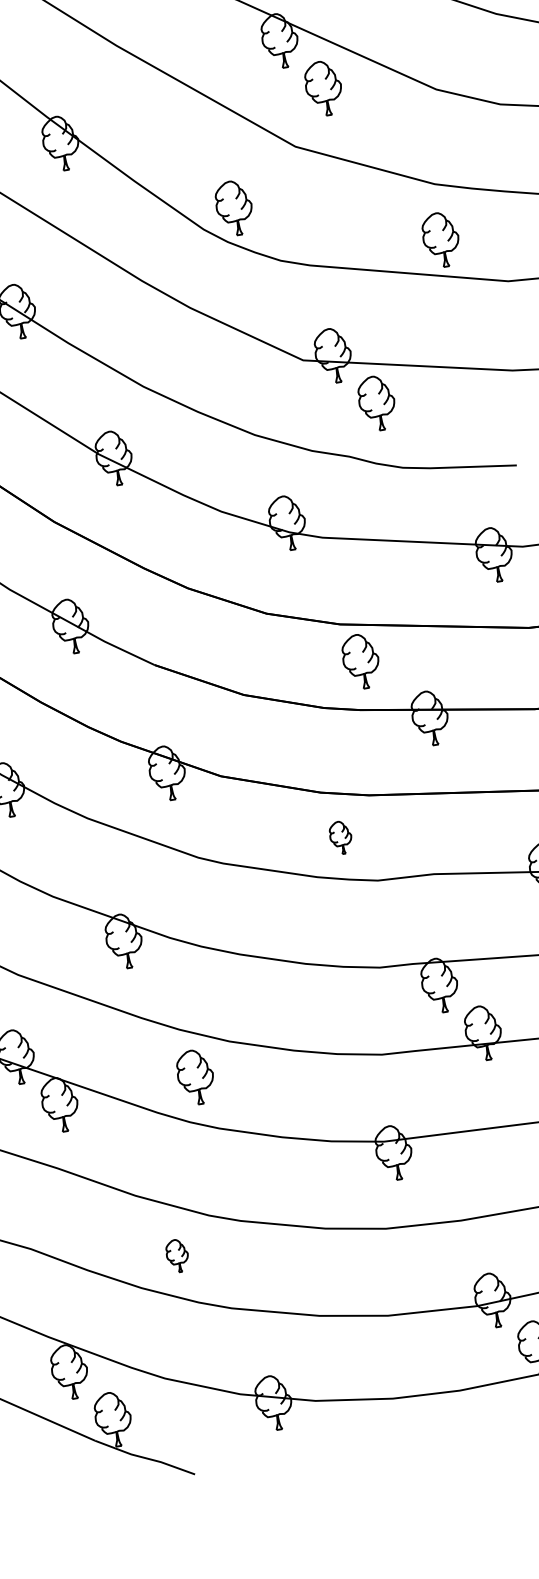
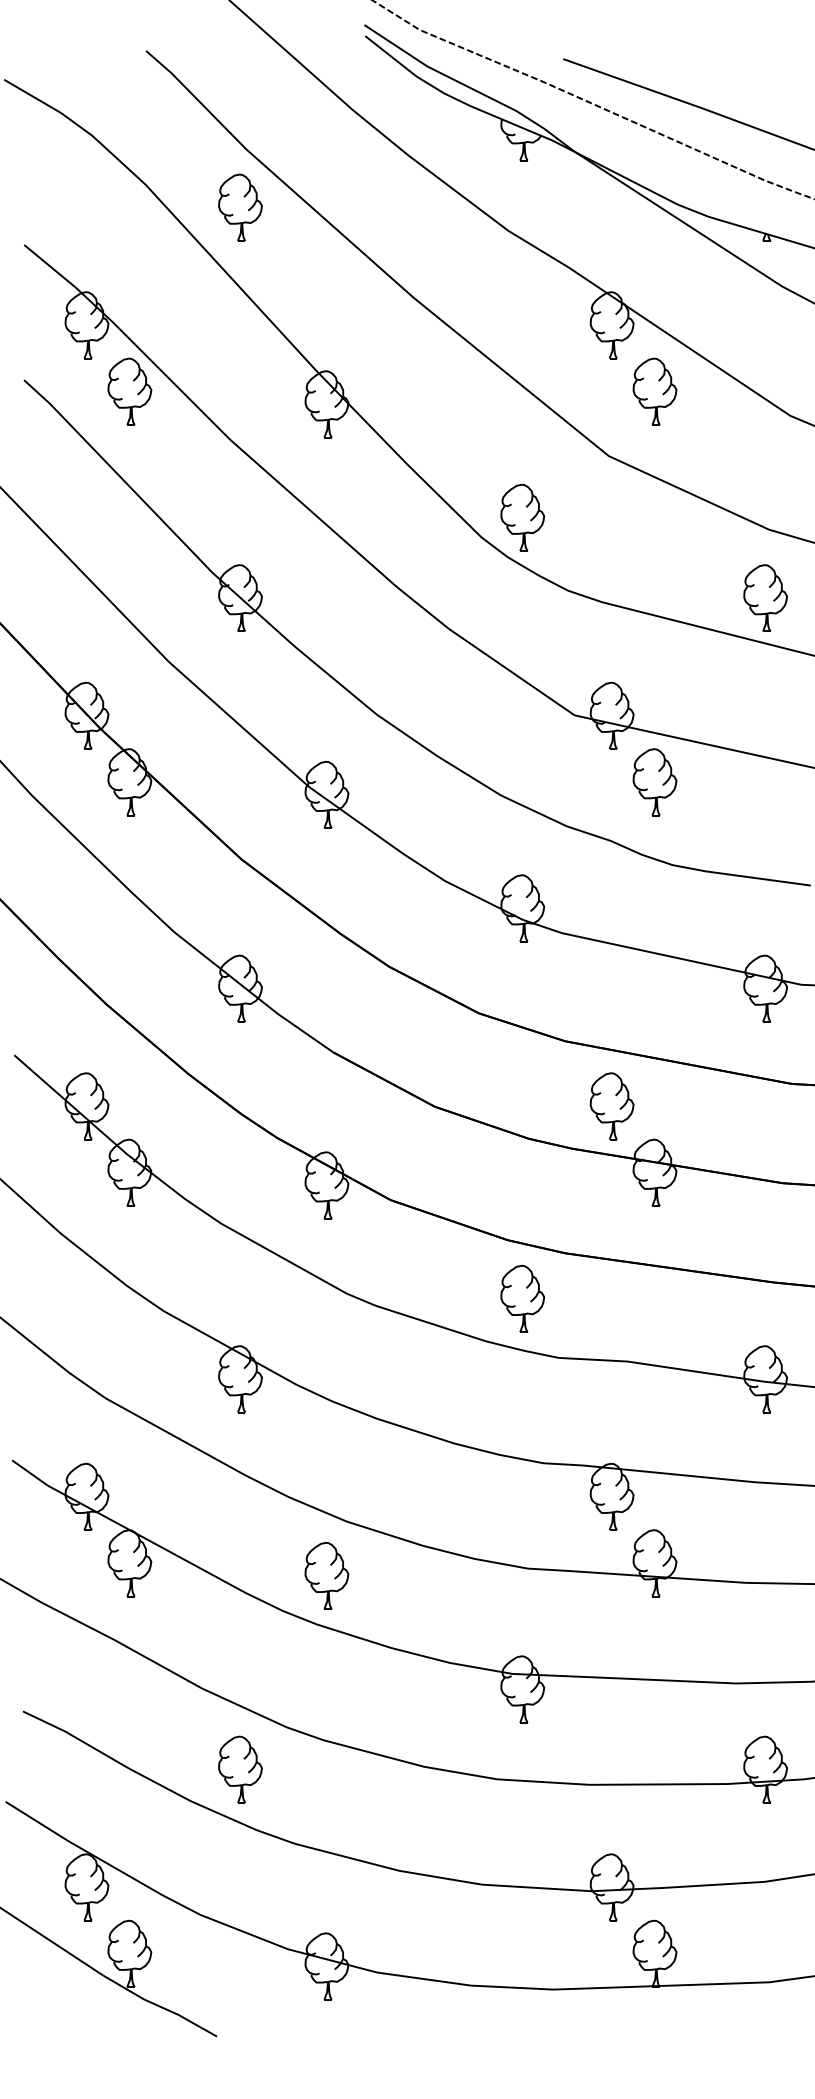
part: (360, 661) -> (611, 1106), moved
part: (340, 837) -> (522, 1298), size x1.67
part: (195, 1077) -> (326, 1575), moved
part: (177, 1255) -> (240, 1769), size x1.67

